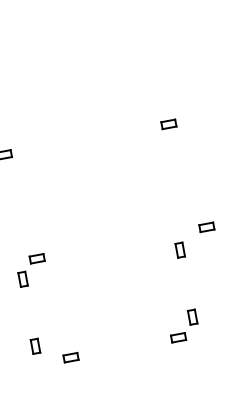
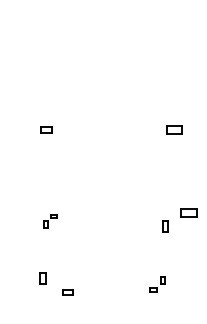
part: (168, 123) -> (174, 129), size x1.4
part: (206, 226) -> (188, 212), size x1.4
part: (31, 269) -> (50, 220), size x0.6
part: (183, 325) -> (157, 283), size x0.7

